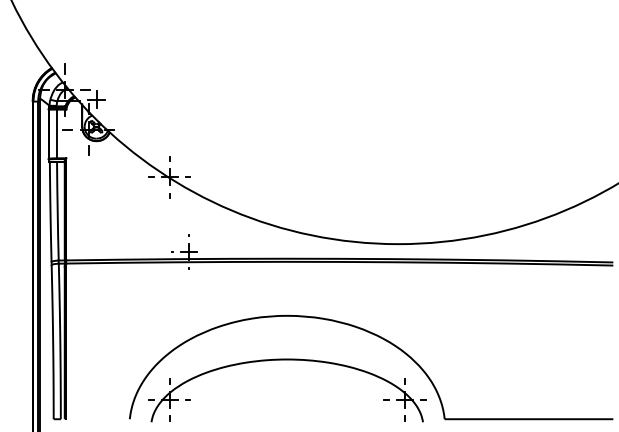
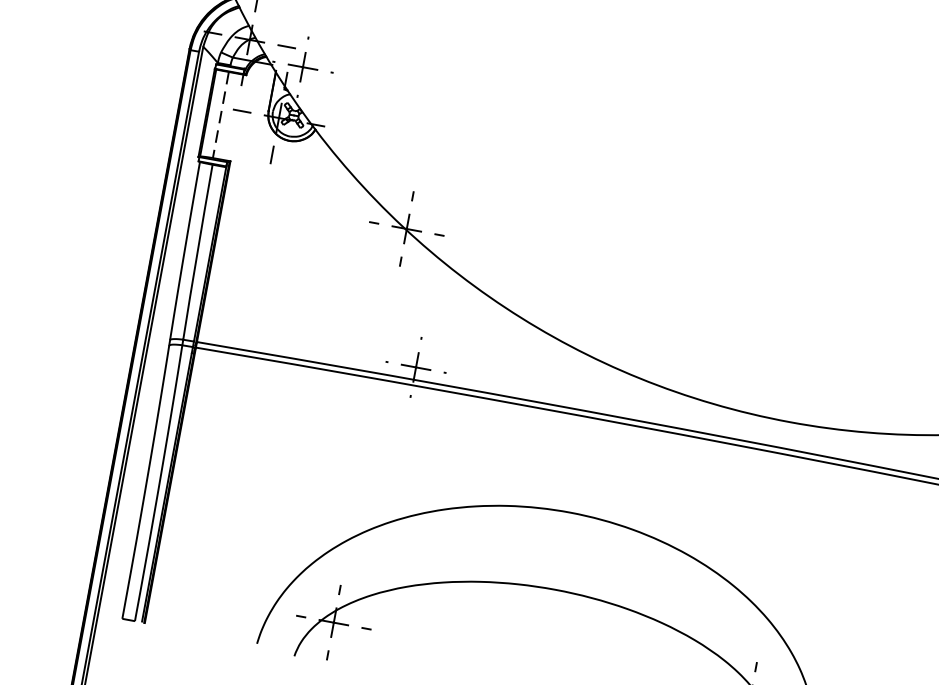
line: (56, 134) -> (220, 115), solid -> dashed

